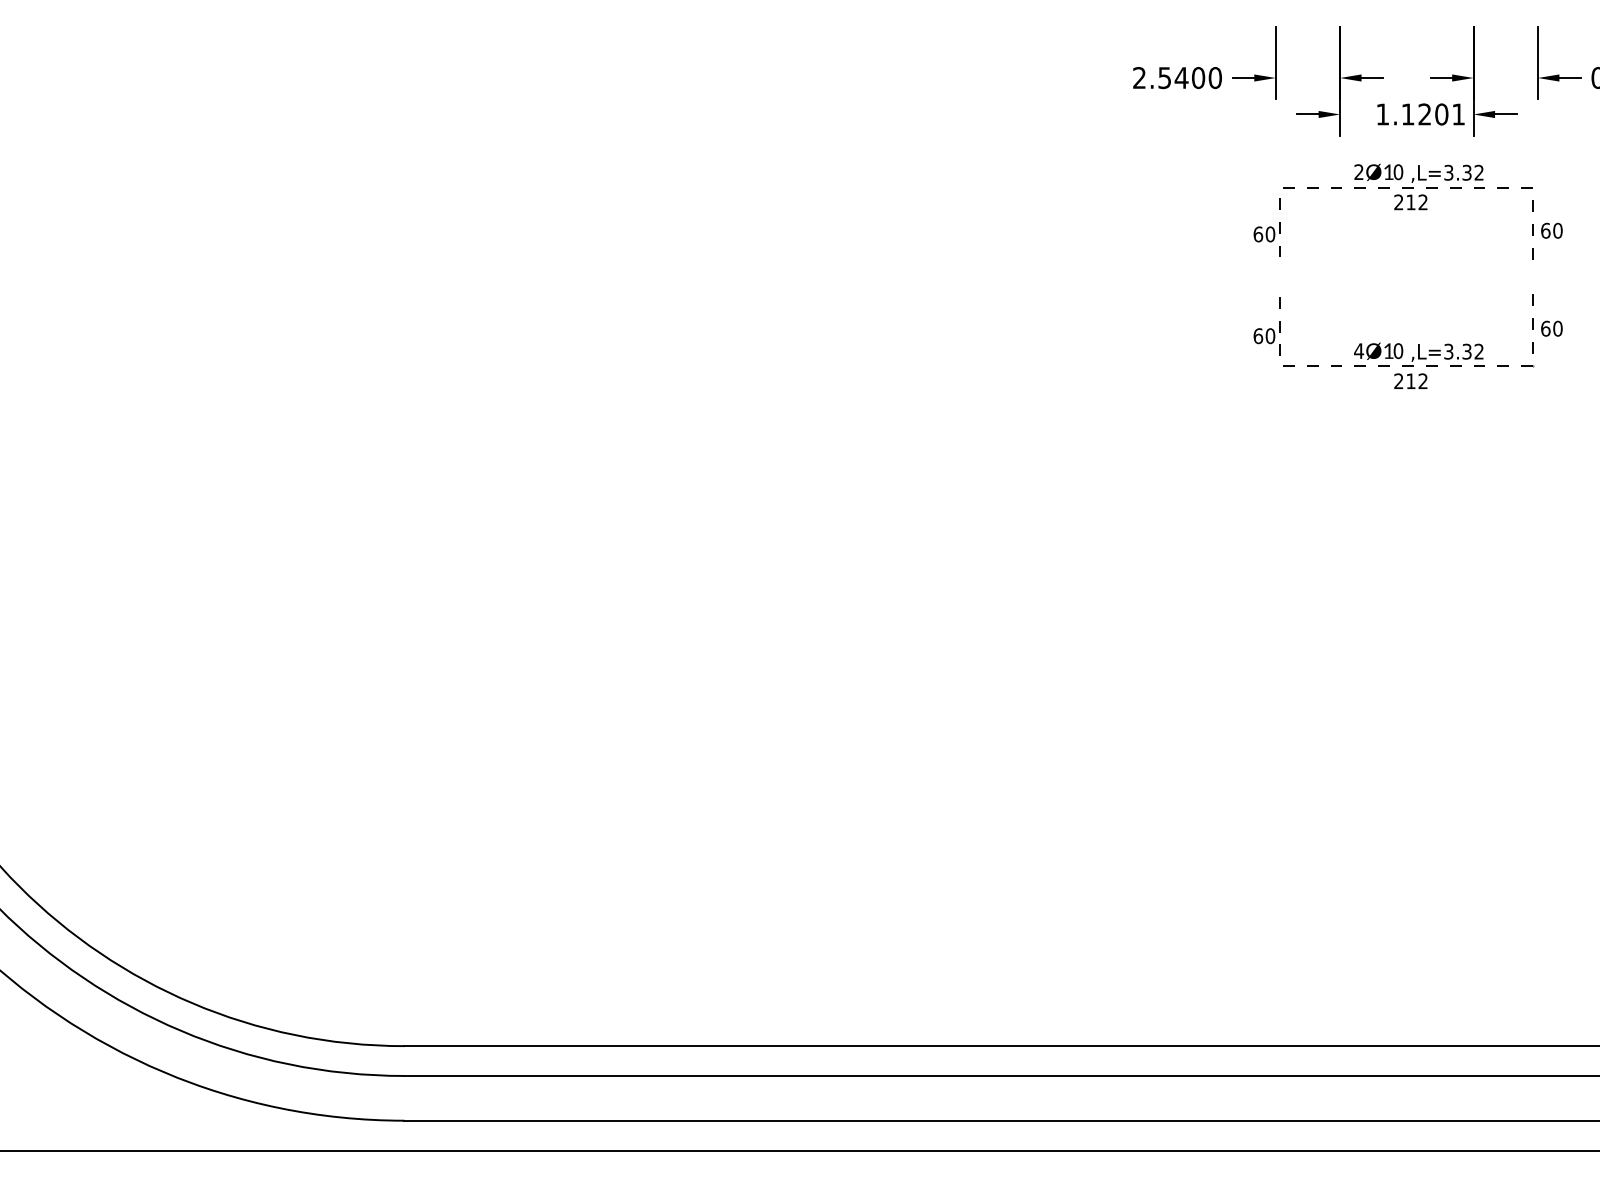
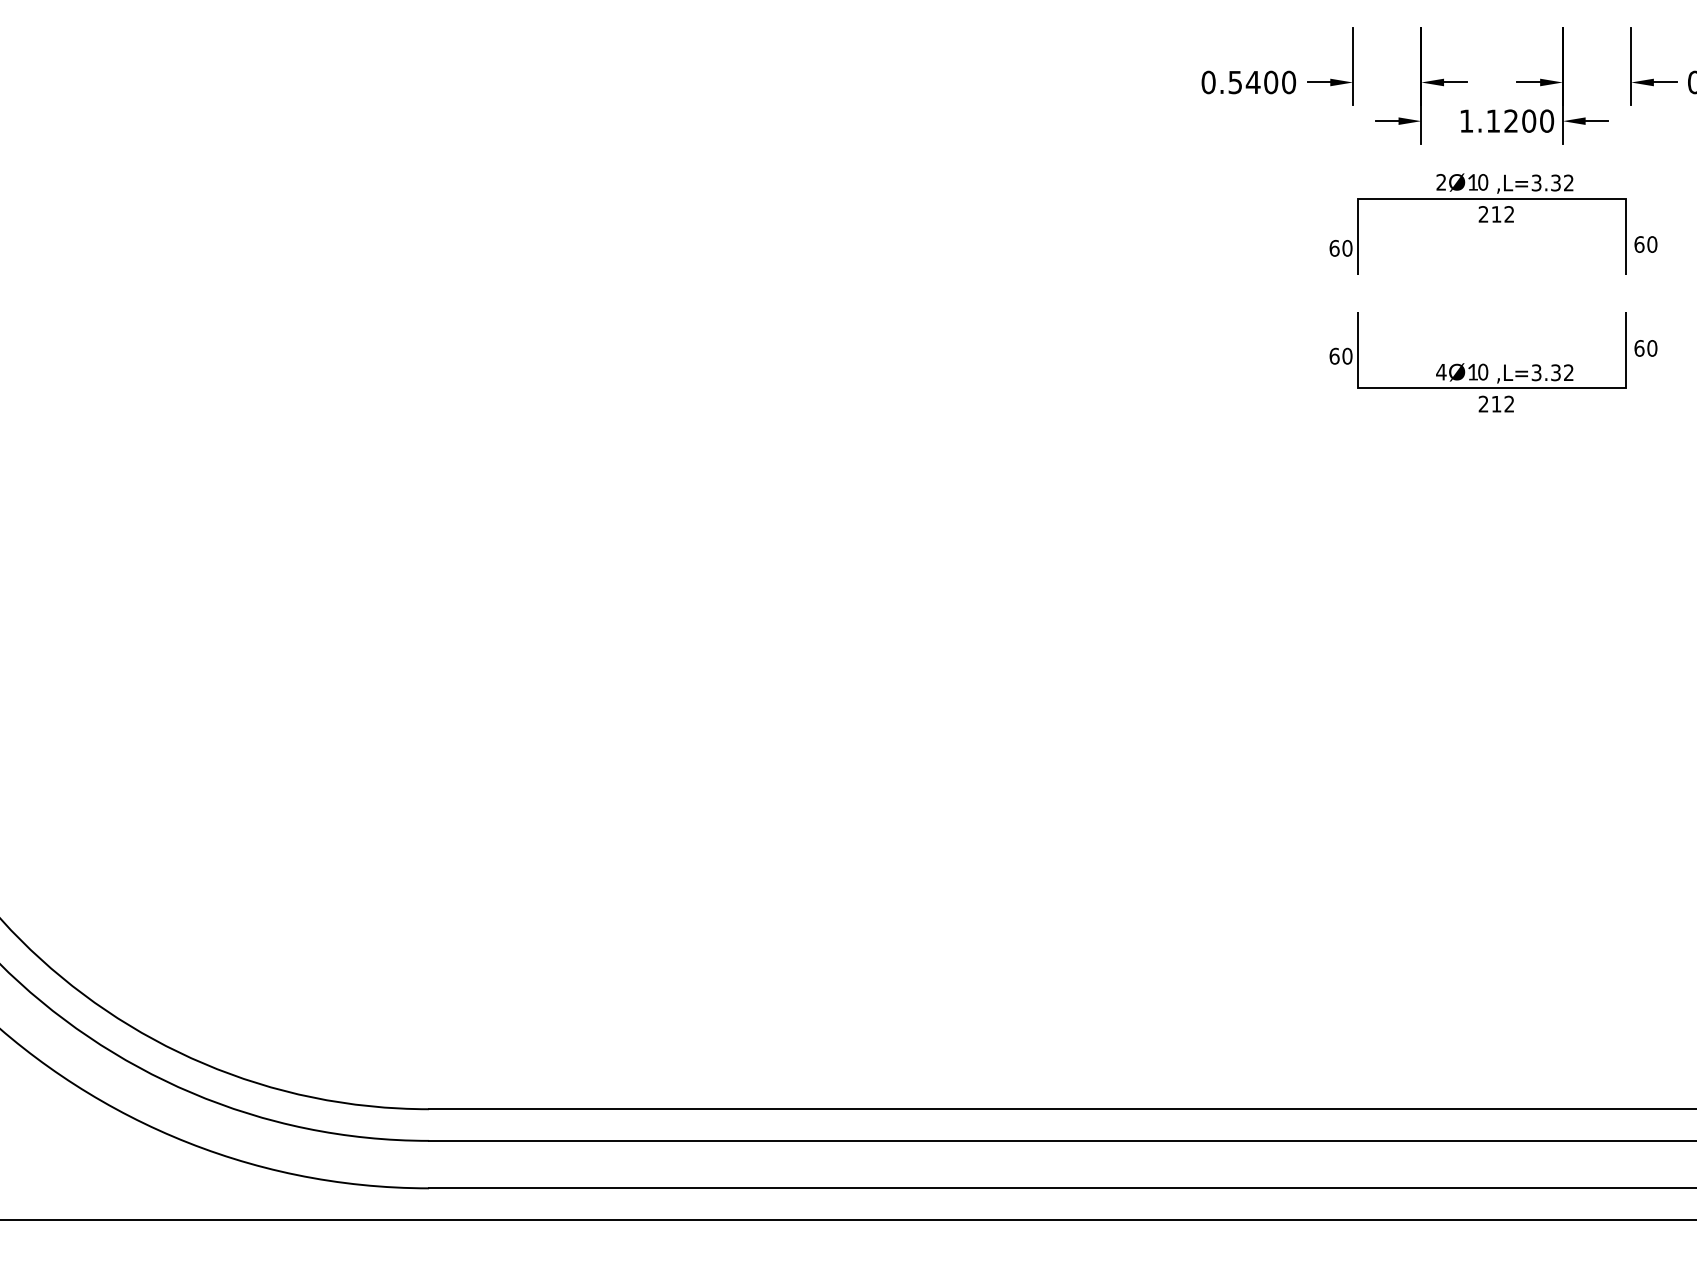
text: (1139, 78) -> (1208, 82), 2.5400 -> 0.5400
text: (1459, 113) -> (1547, 120), 1.1201 -> 1.1200
line: (1407, 188) -> (1492, 199), dashed -> solid
line: (1407, 365) -> (1492, 387), dashed -> solid

